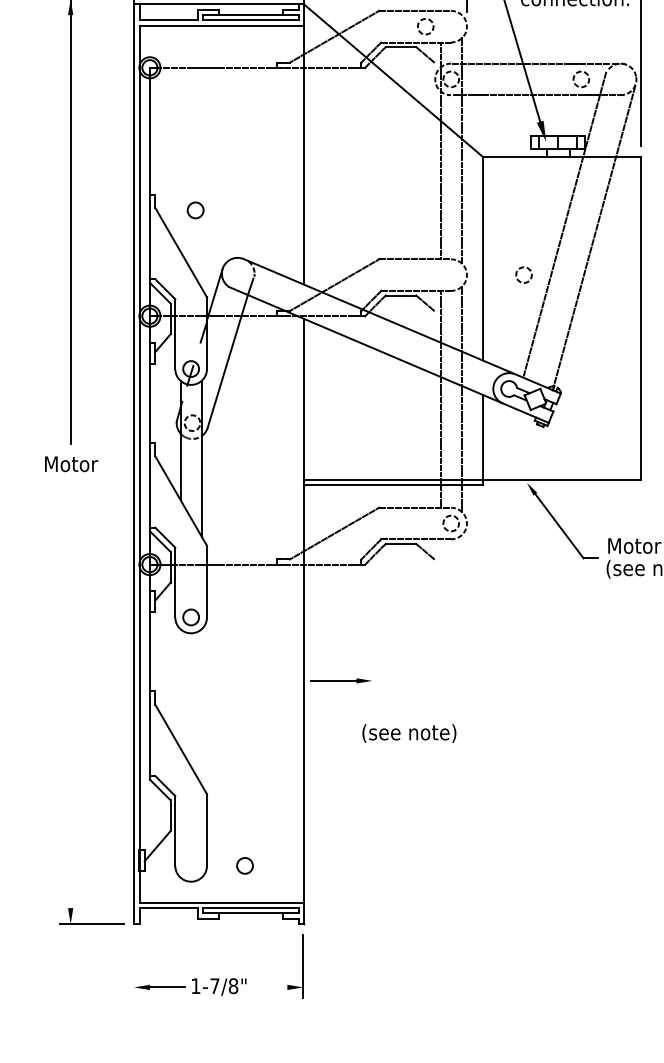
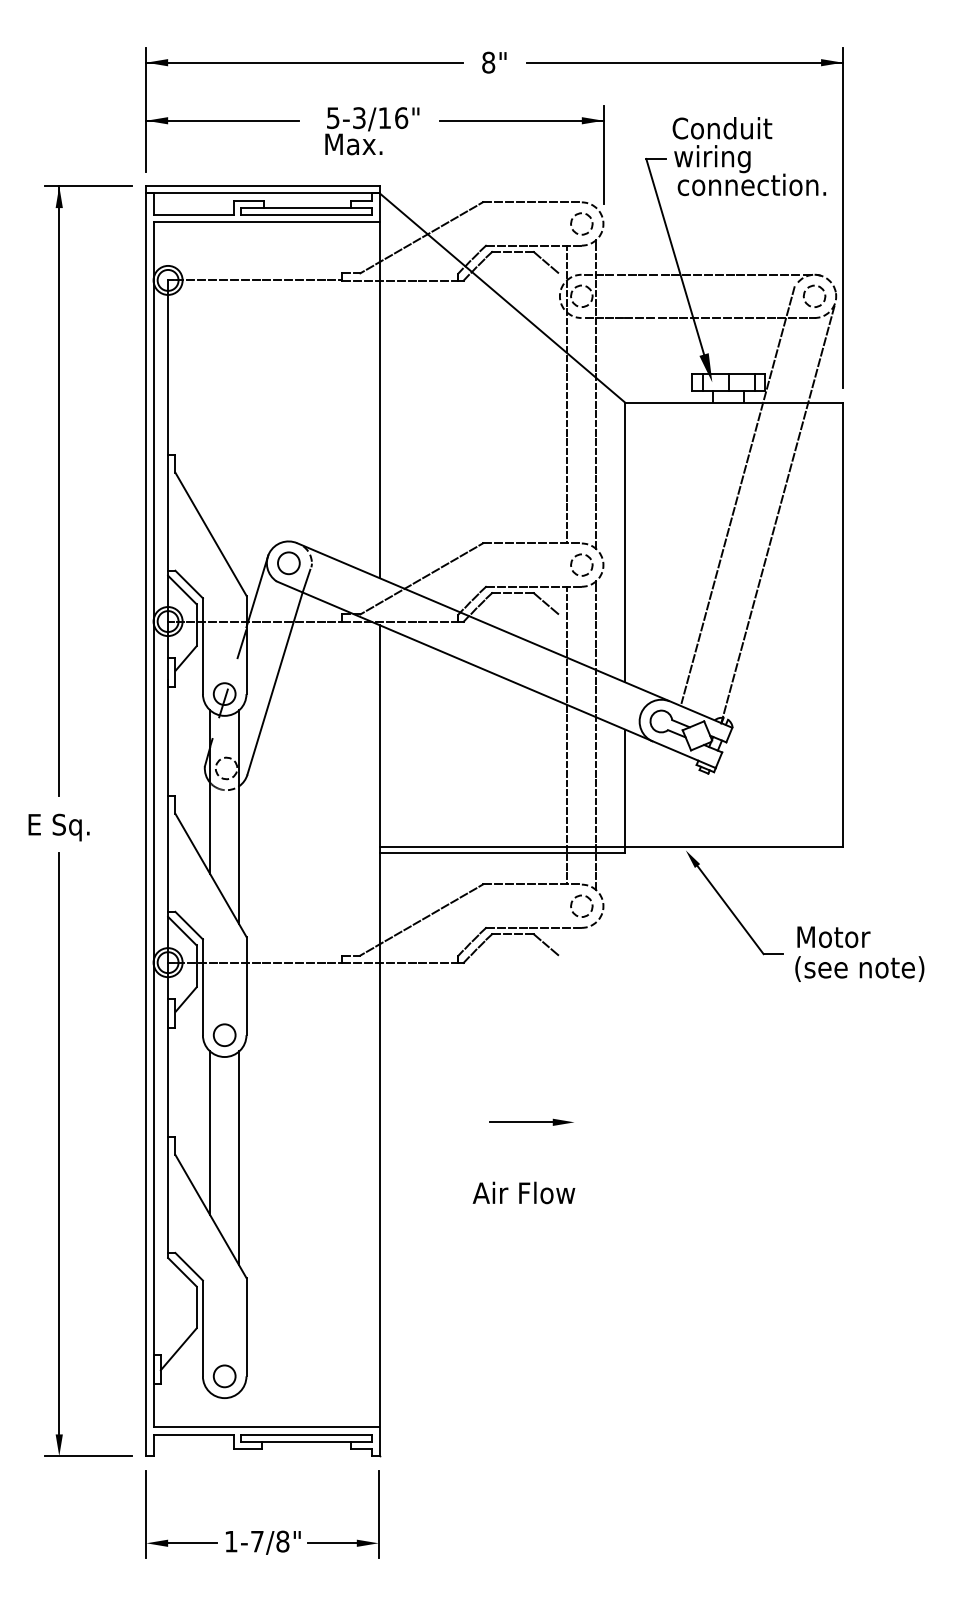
part: (422, 20) -> (577, 215), moved
part: (579, 72) -> (811, 287), moved
circle: (195, 210) -> (288, 563), moved
part: (520, 268) -> (577, 556), moved
text: (71, 466) -> (60, 827), Motor -> E Sq.
part: (341, 680) -> (531, 1121), moved
line: (180, 689) -> (210, 1133), added
line: (70, 696) -> (59, 1143), added
line: (201, 707) -> (239, 1158), added
text: (408, 733) -> (523, 1194), (see note) -> Air Flow
circle: (244, 865) -> (224, 1376), moved
line: (134, 965) -> (146, 1513), added
line: (269, 987) -> (332, 1543), added

